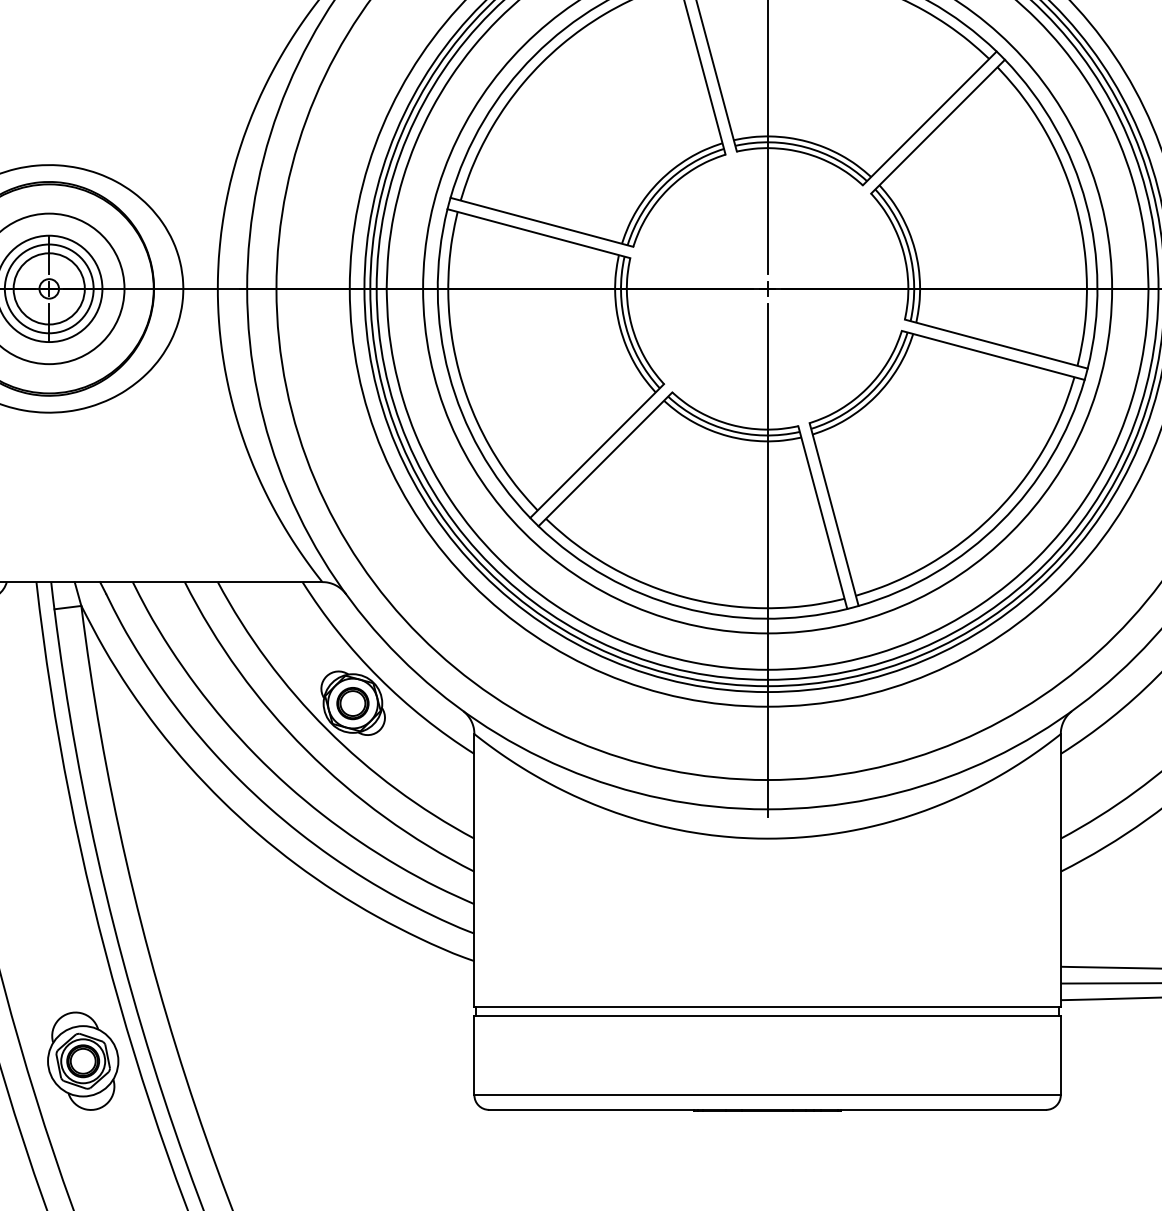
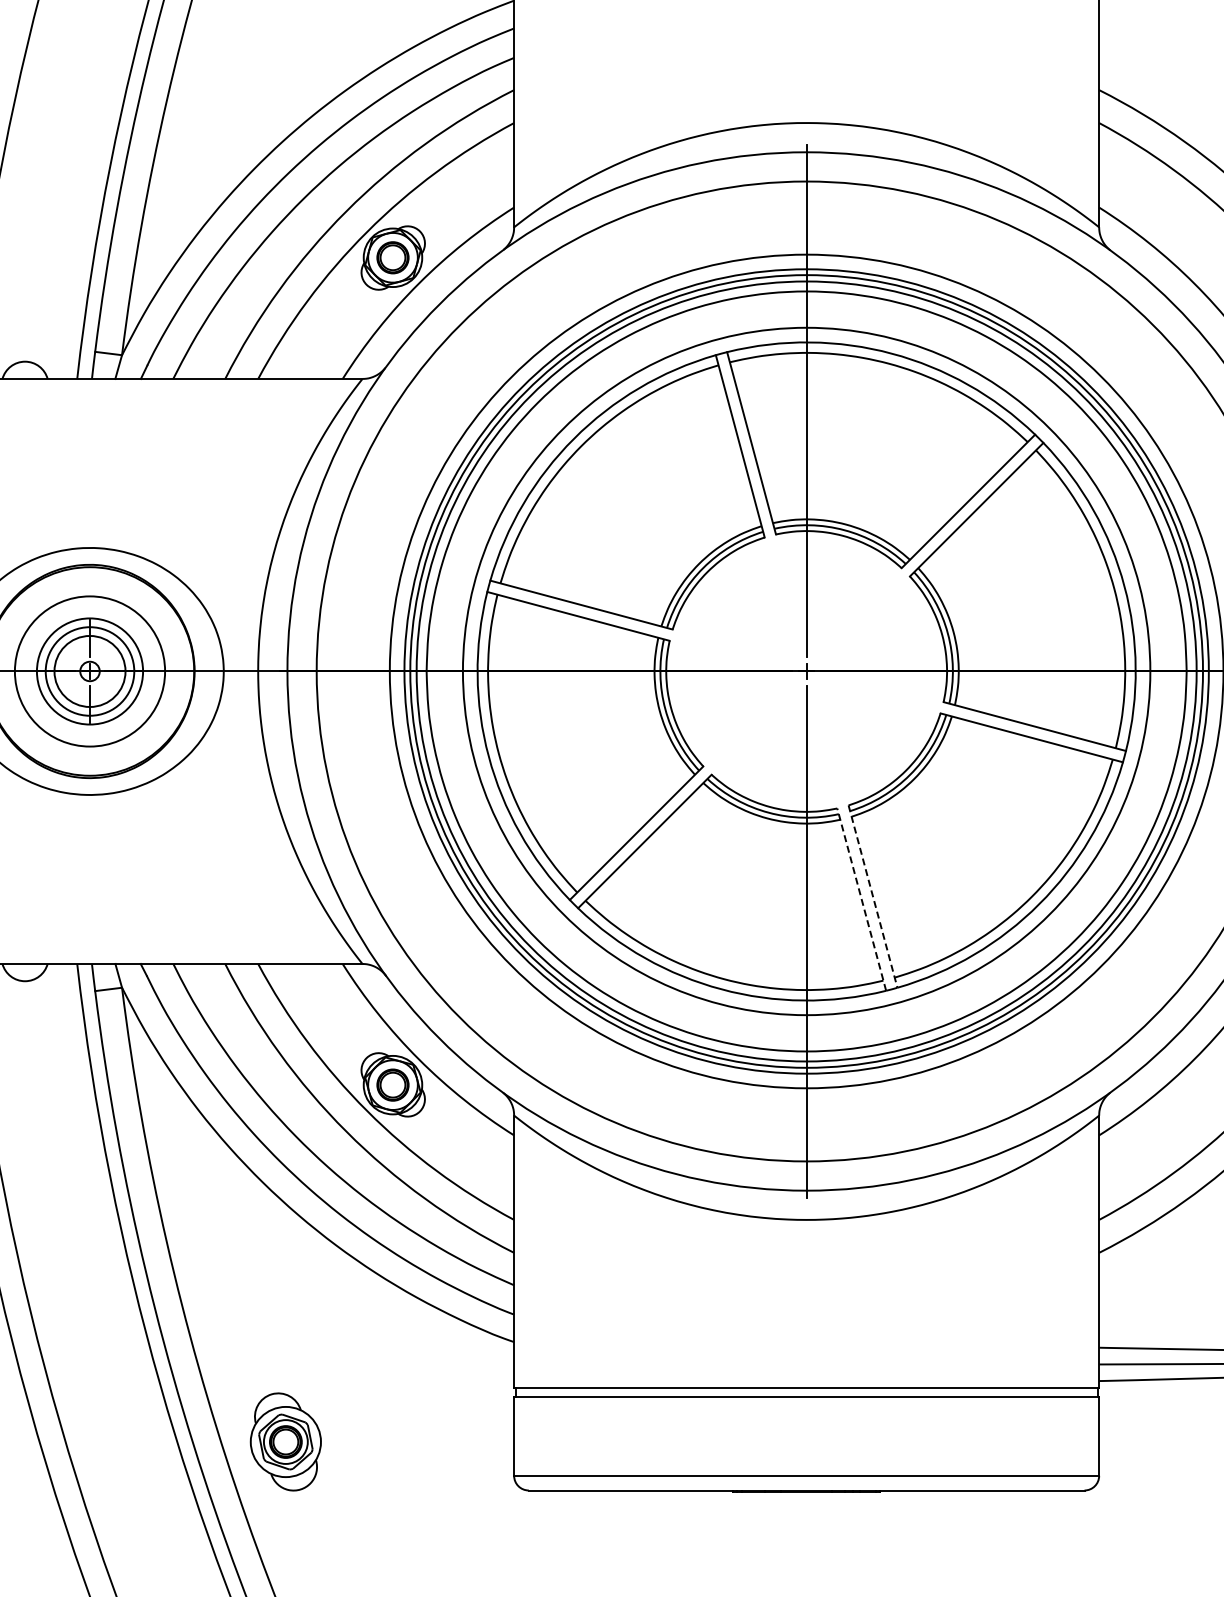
line: (834, 515) -> (873, 897), solid -> dashed
line: (822, 517) -> (861, 899), solid -> dashed
part: (82, 1060) -> (285, 1441), moved

